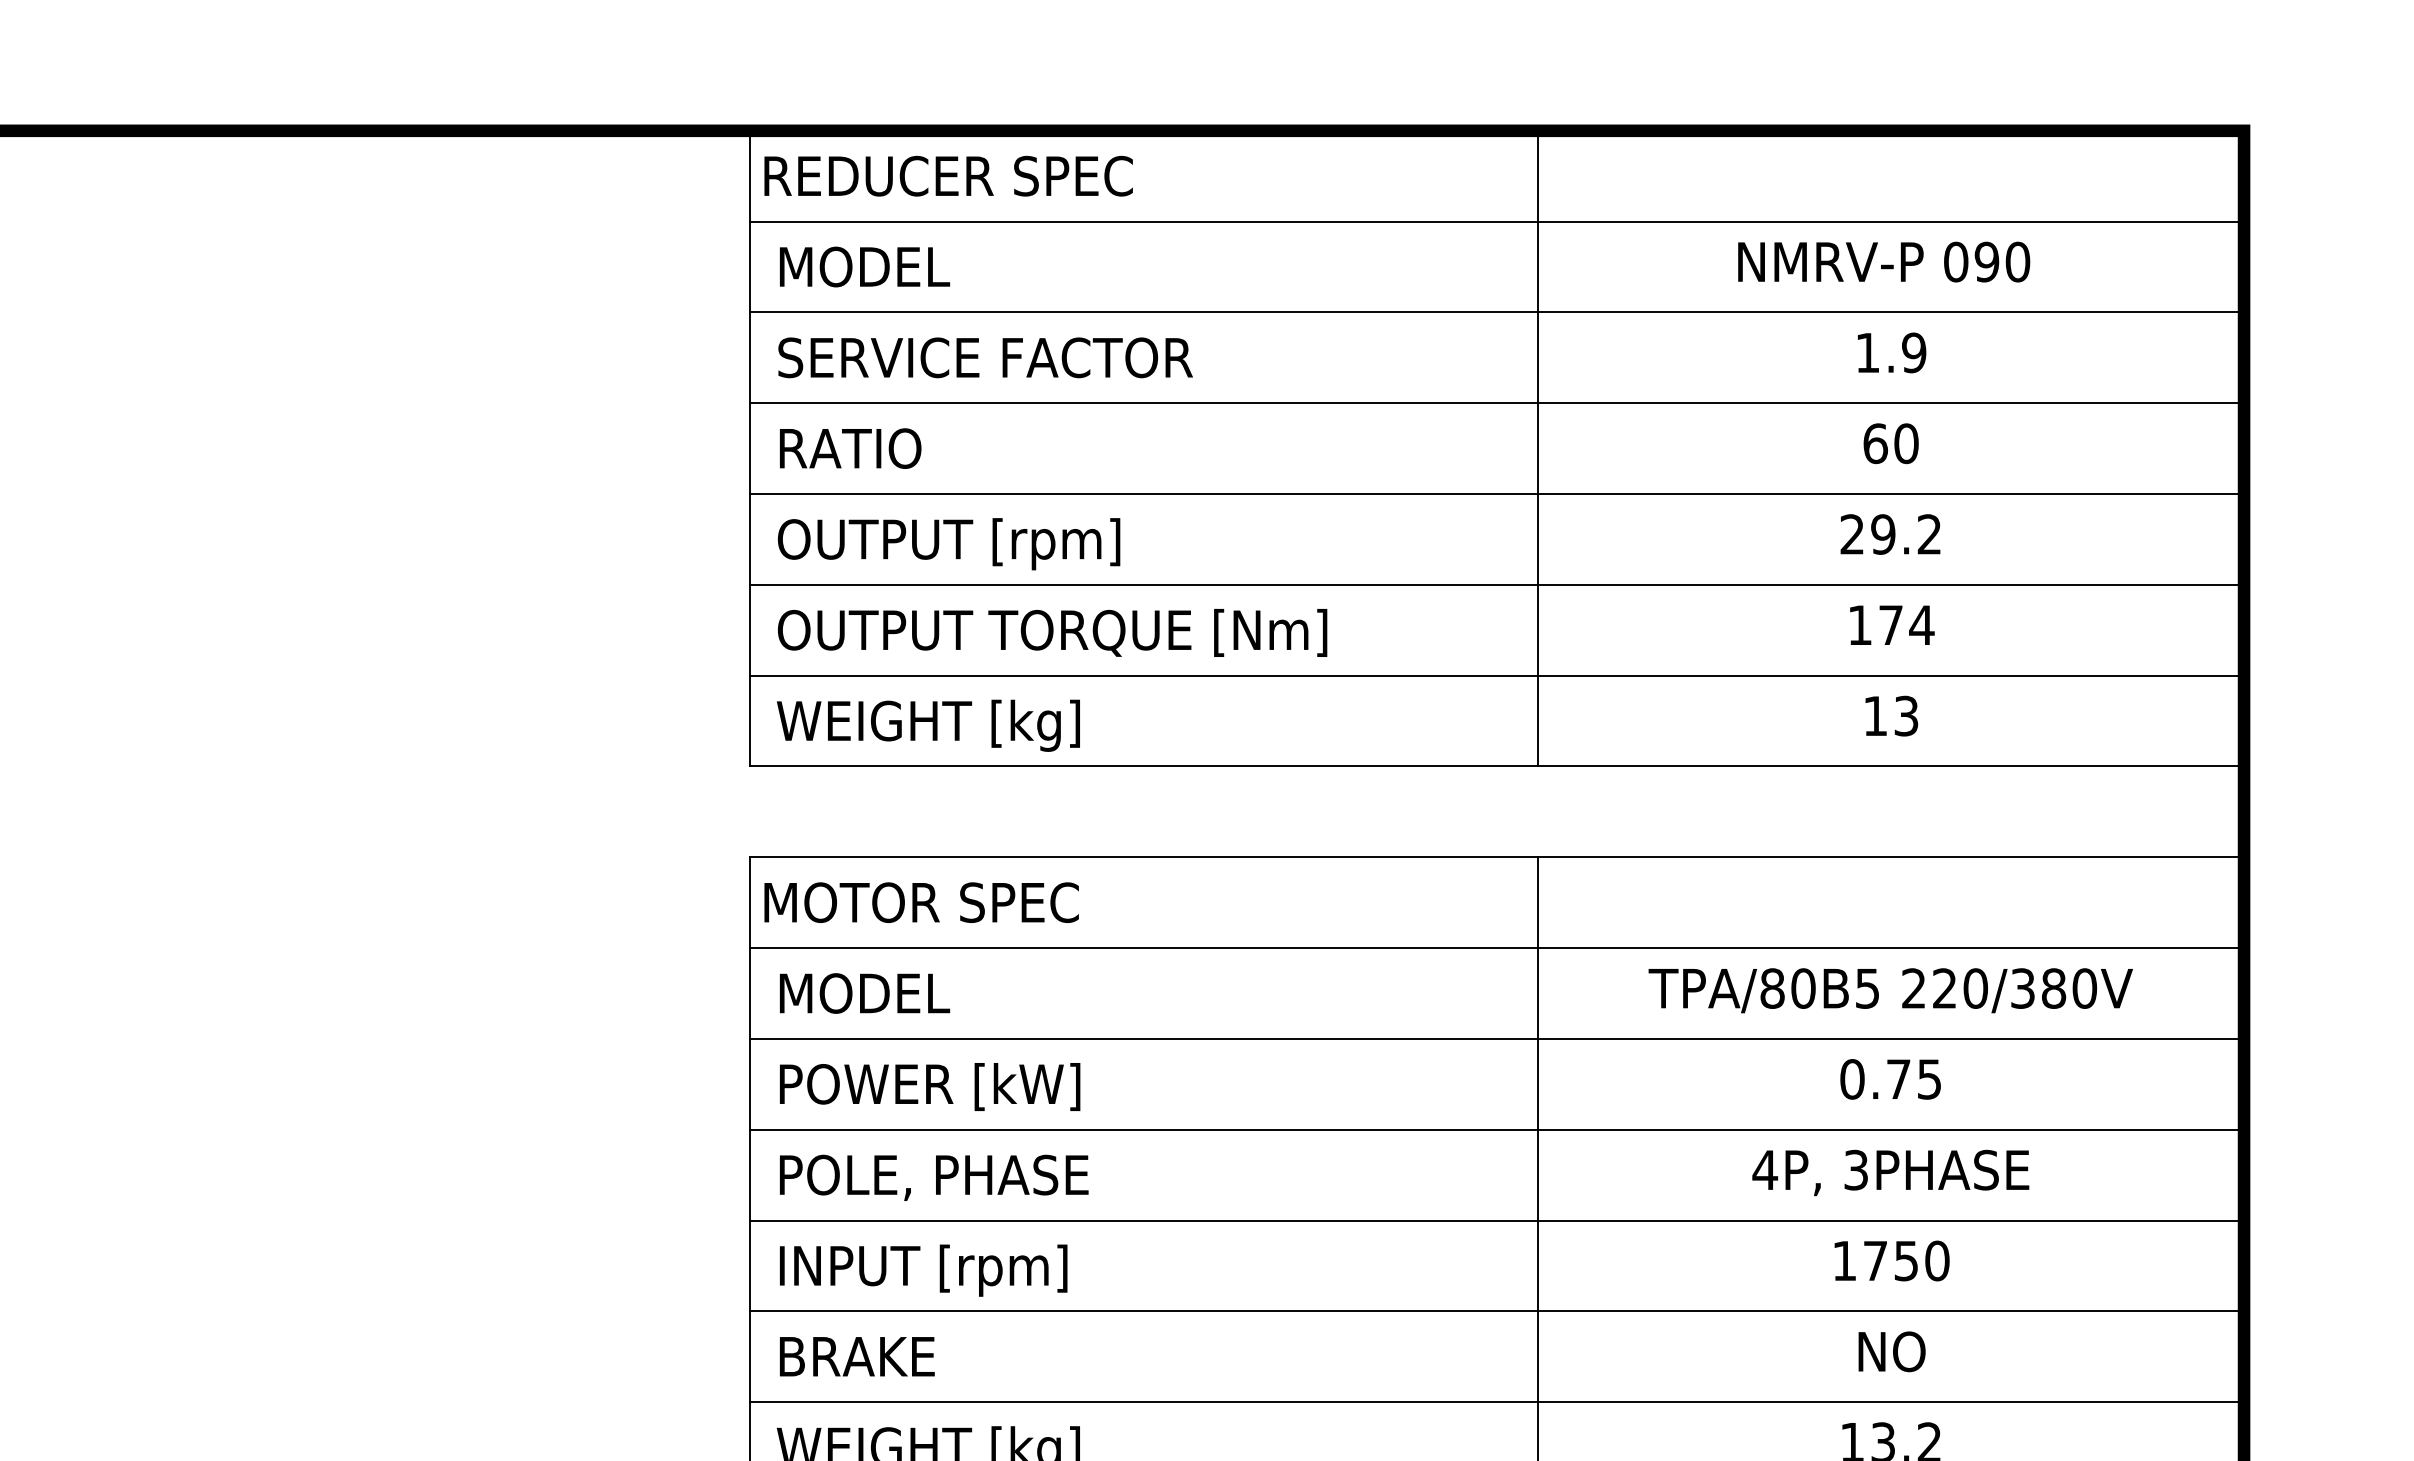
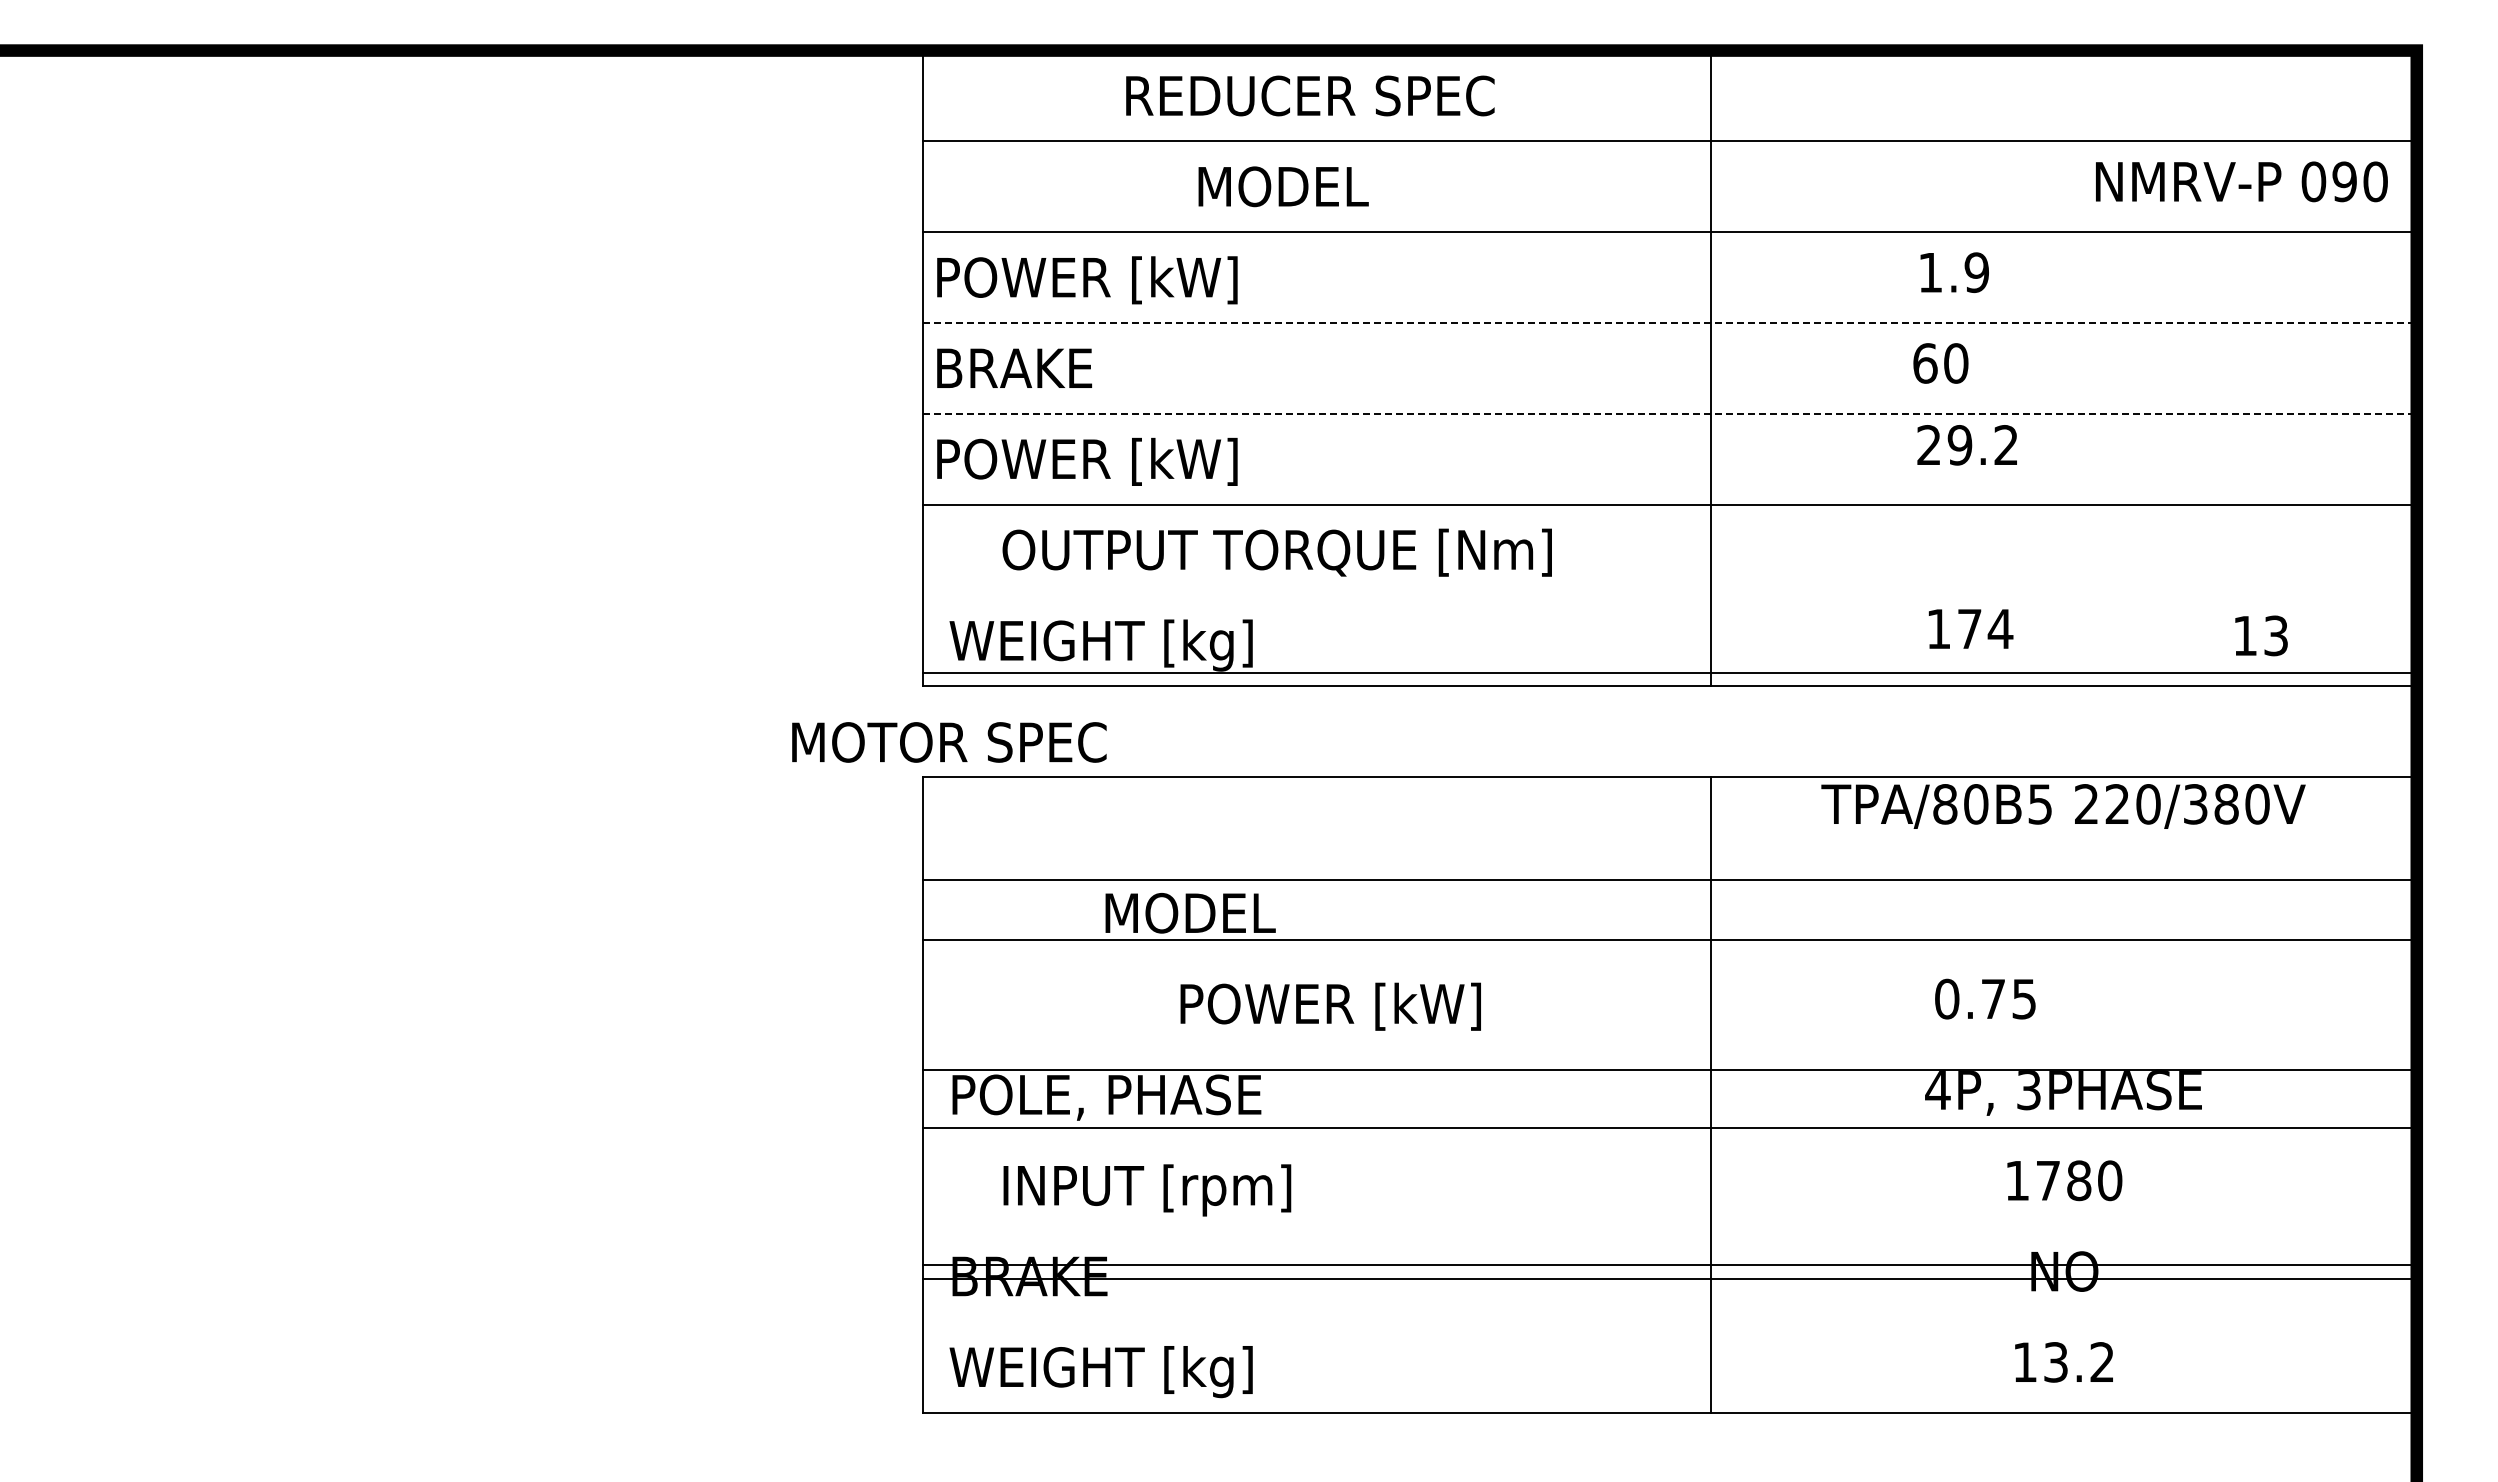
text: (948, 175) -> (1310, 95), moved
text: (1883, 261) -> (2241, 181), moved
text: (864, 266) -> (1283, 186), moved
text: (1891, 352) -> (1954, 272), moved
text: (978, 360) -> (1151, 280), SERVICE FACTOR -> POWER [kW]
line: (1497, 403) -> (1670, 323), solid -> dashed
text: (1890, 443) -> (1940, 363), moved
text: (842, 448) -> (1015, 368), RATIO -> BRAKE
line: (1497, 493) -> (1670, 413), solid -> dashed
text: (1889, 534) -> (1966, 445), moved
text: (941, 543) -> (1114, 463), OUTPUT [rpm] -> POWER [kW]
text: (1891, 624) -> (1970, 628), moved
text: (1051, 632) -> (1276, 552), moved
line: (1496, 675) -> (1669, 673), moved
text: (1891, 715) -> (2261, 635), moved
text: (921, 902) -> (949, 742), moved
line: (1496, 947) -> (1669, 939), moved
text: (1890, 990) -> (2063, 806), moved
text: (864, 993) -> (1190, 913), moved
line: (1496, 1038) -> (1669, 879), moved
text: (1890, 1078) -> (1985, 998), moved
text: (929, 1086) -> (1330, 1006), moved
line: (1496, 1129) -> (1669, 1128), moved
line: (1496, 1220) -> (1669, 1070), moved
text: (1906, 1260) -> (2079, 1180), 1750 -> 1780
text: (923, 1270) -> (1147, 1190), moved
line: (1496, 1311) -> (1669, 1279), moved
line: (1496, 1401) -> (1669, 1264), moved

